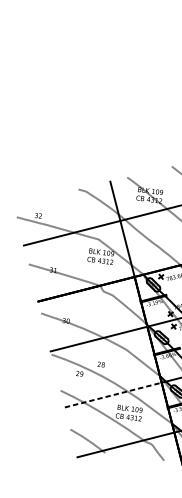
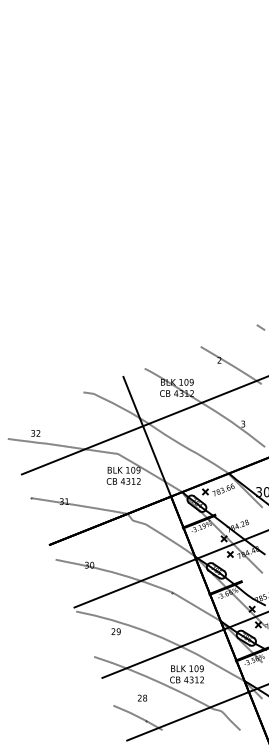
text: (101, 364) -> (142, 697), moved
line: (113, 394) -> (163, 653), dashed -> solid

